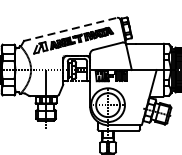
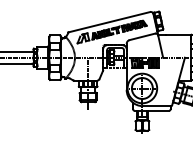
line: (70, 29) -> (109, 22), dashed -> solid

